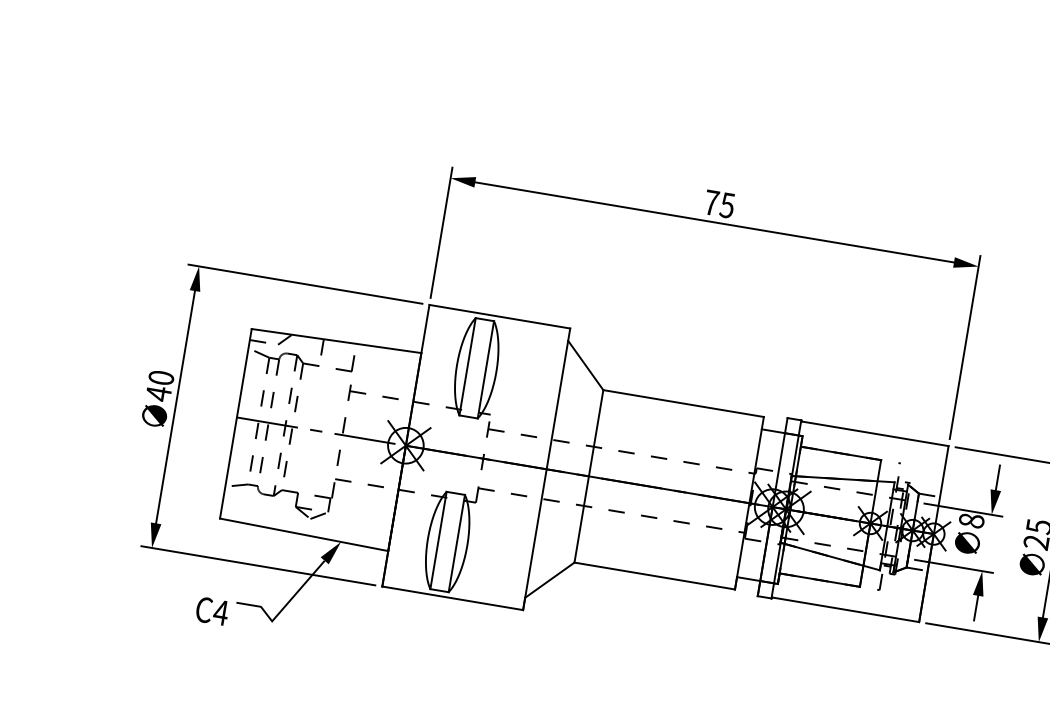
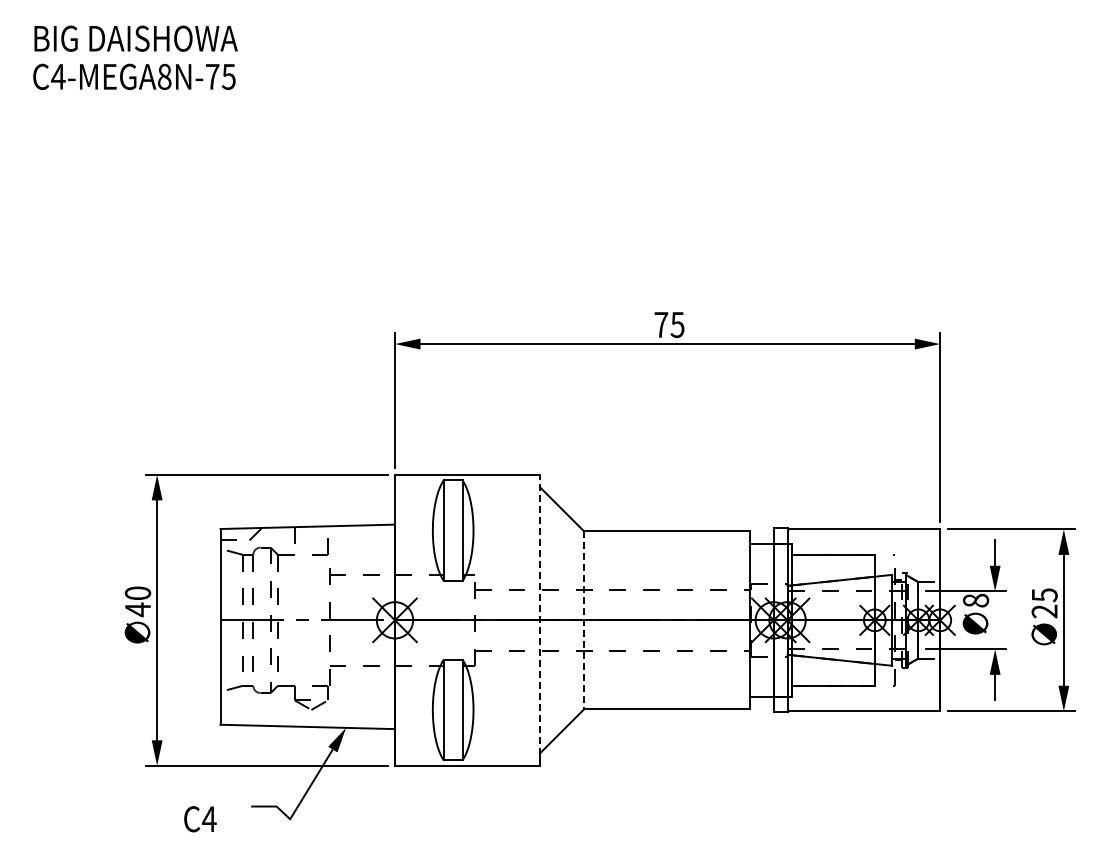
line: (546, 468) -> (540, 619), solid -> dashed
line: (589, 476) -> (584, 620), solid -> dashed
text: (212, 611) -> (200, 819), moved

